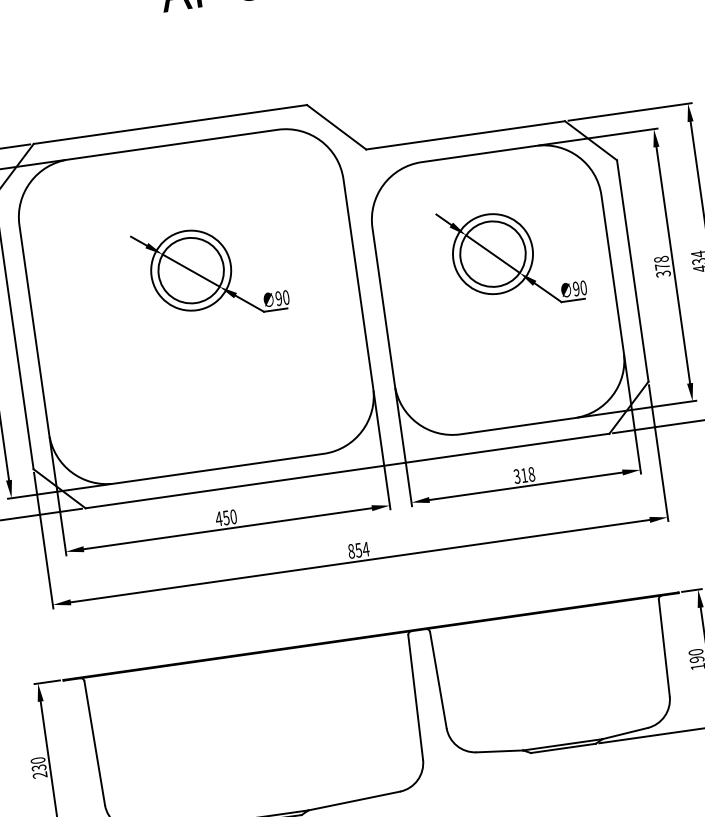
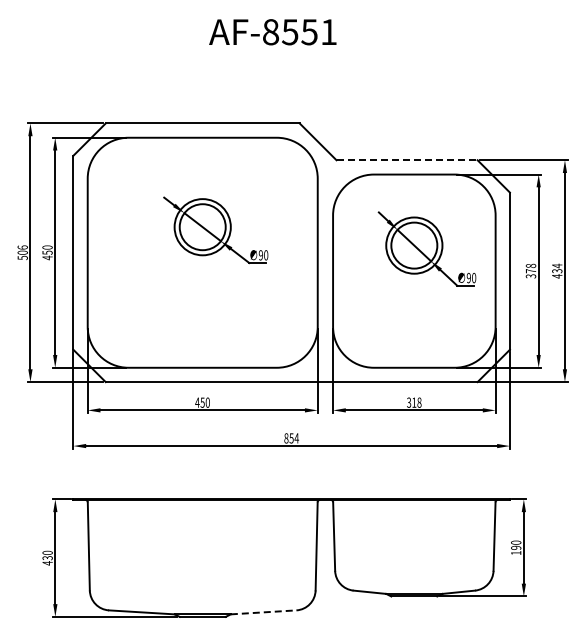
line: (466, 135) -> (407, 160), solid -> dashed
text: (39, 775) -> (47, 563), 230 -> 430
line: (354, 801) -> (263, 612), solid -> dashed

